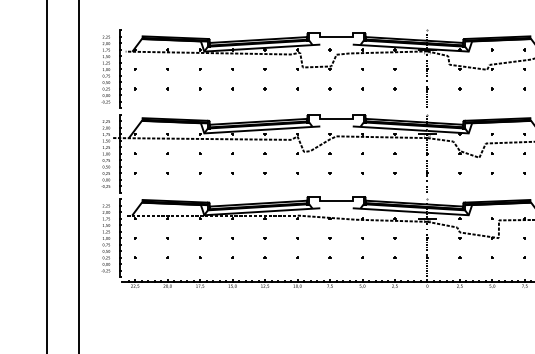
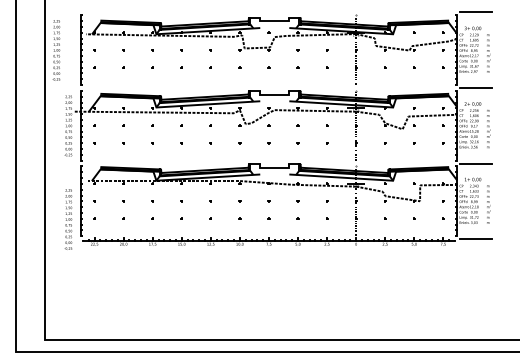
text: (106, 69) -> (56, 50), moved
text: (106, 238) -> (68, 219), moved

